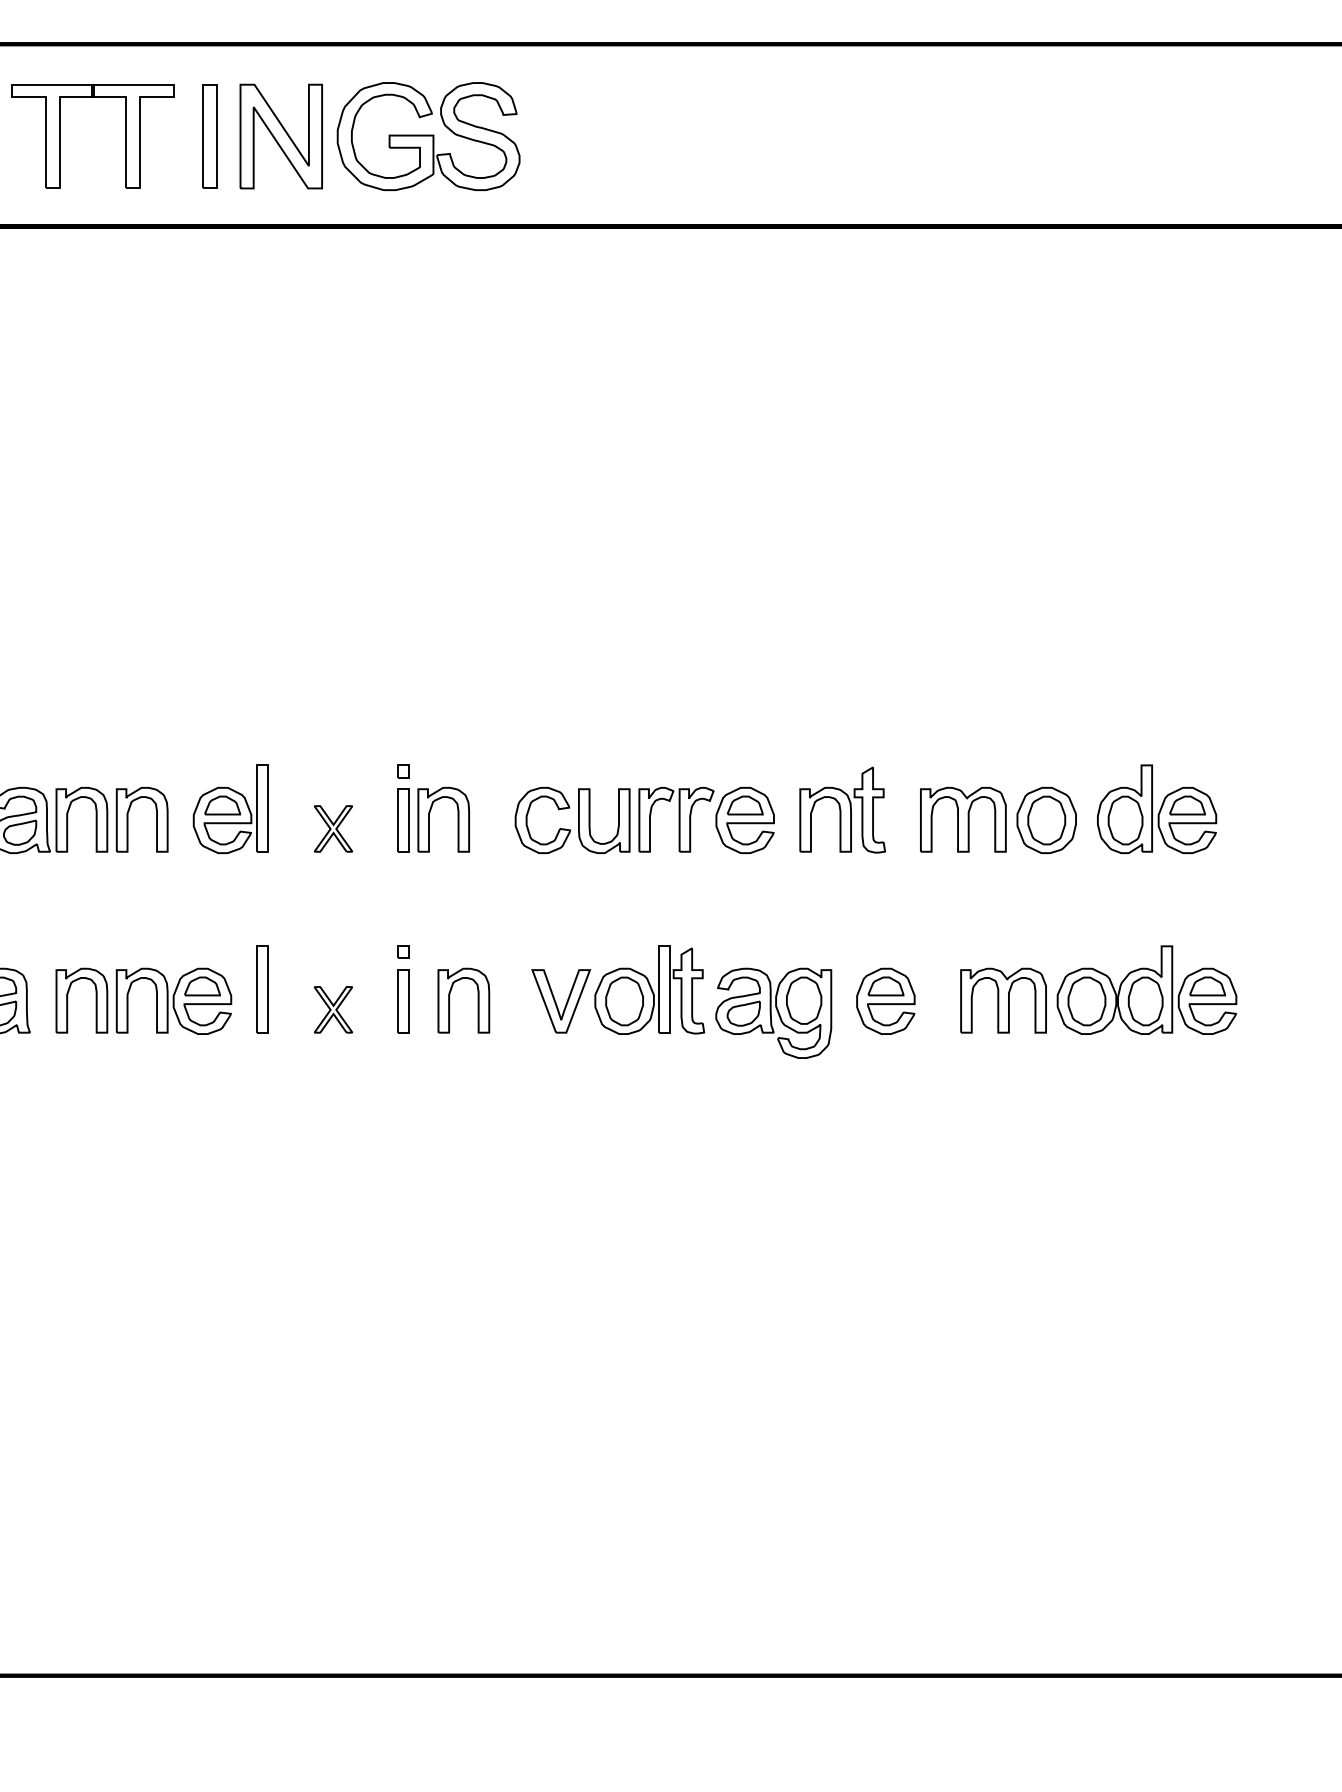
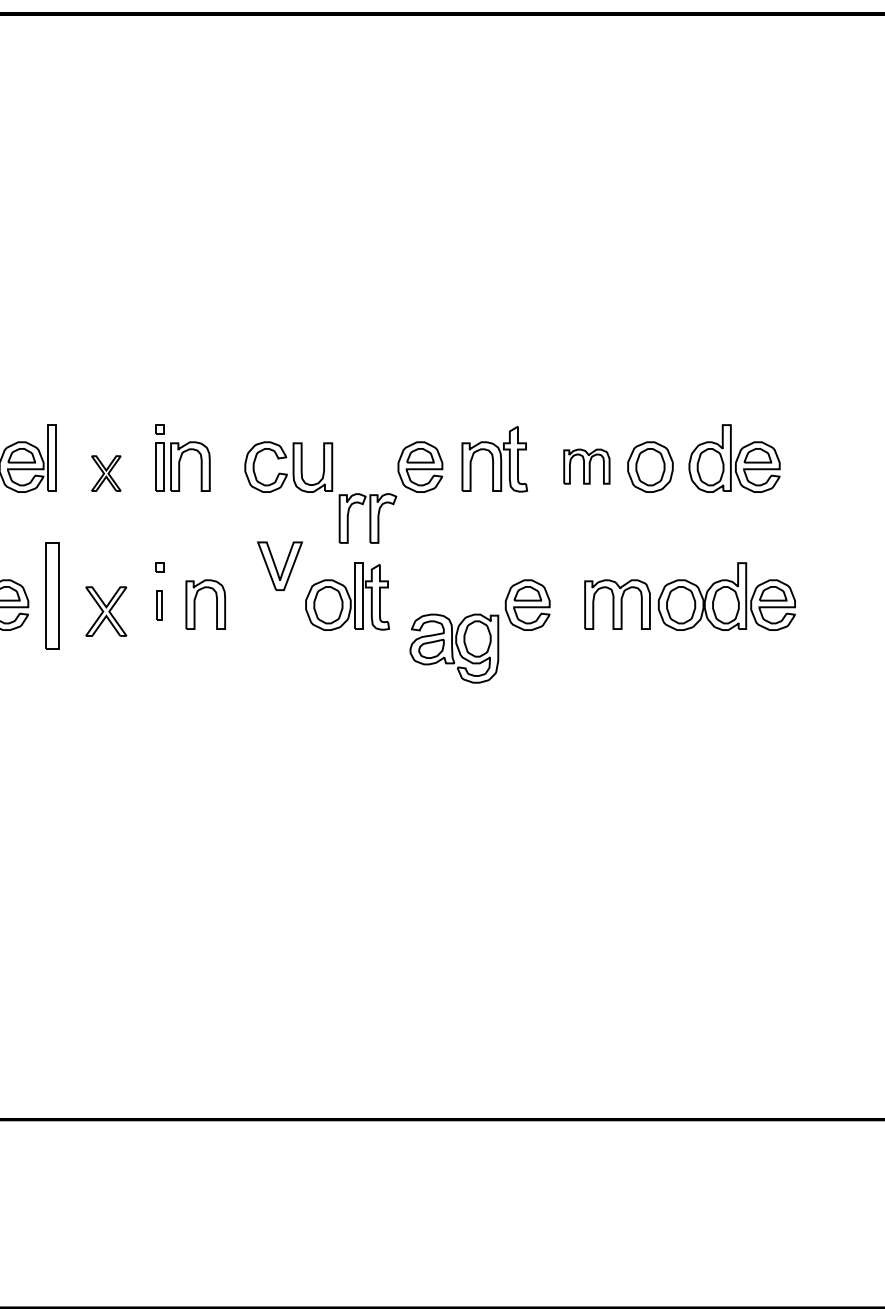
part: (676, 819) -> (368, 518), moved
part: (963, 819) -> (586, 466), size x0.7
part: (262, 989) -> (52, 596), size x1.6
part: (403, 1001) -> (159, 605), size x0.6
part: (561, 1001) -> (280, 566), moved
part: (333, 1009) -> (106, 611), size x1.4
part: (773, 1012) -> (454, 647), moved

